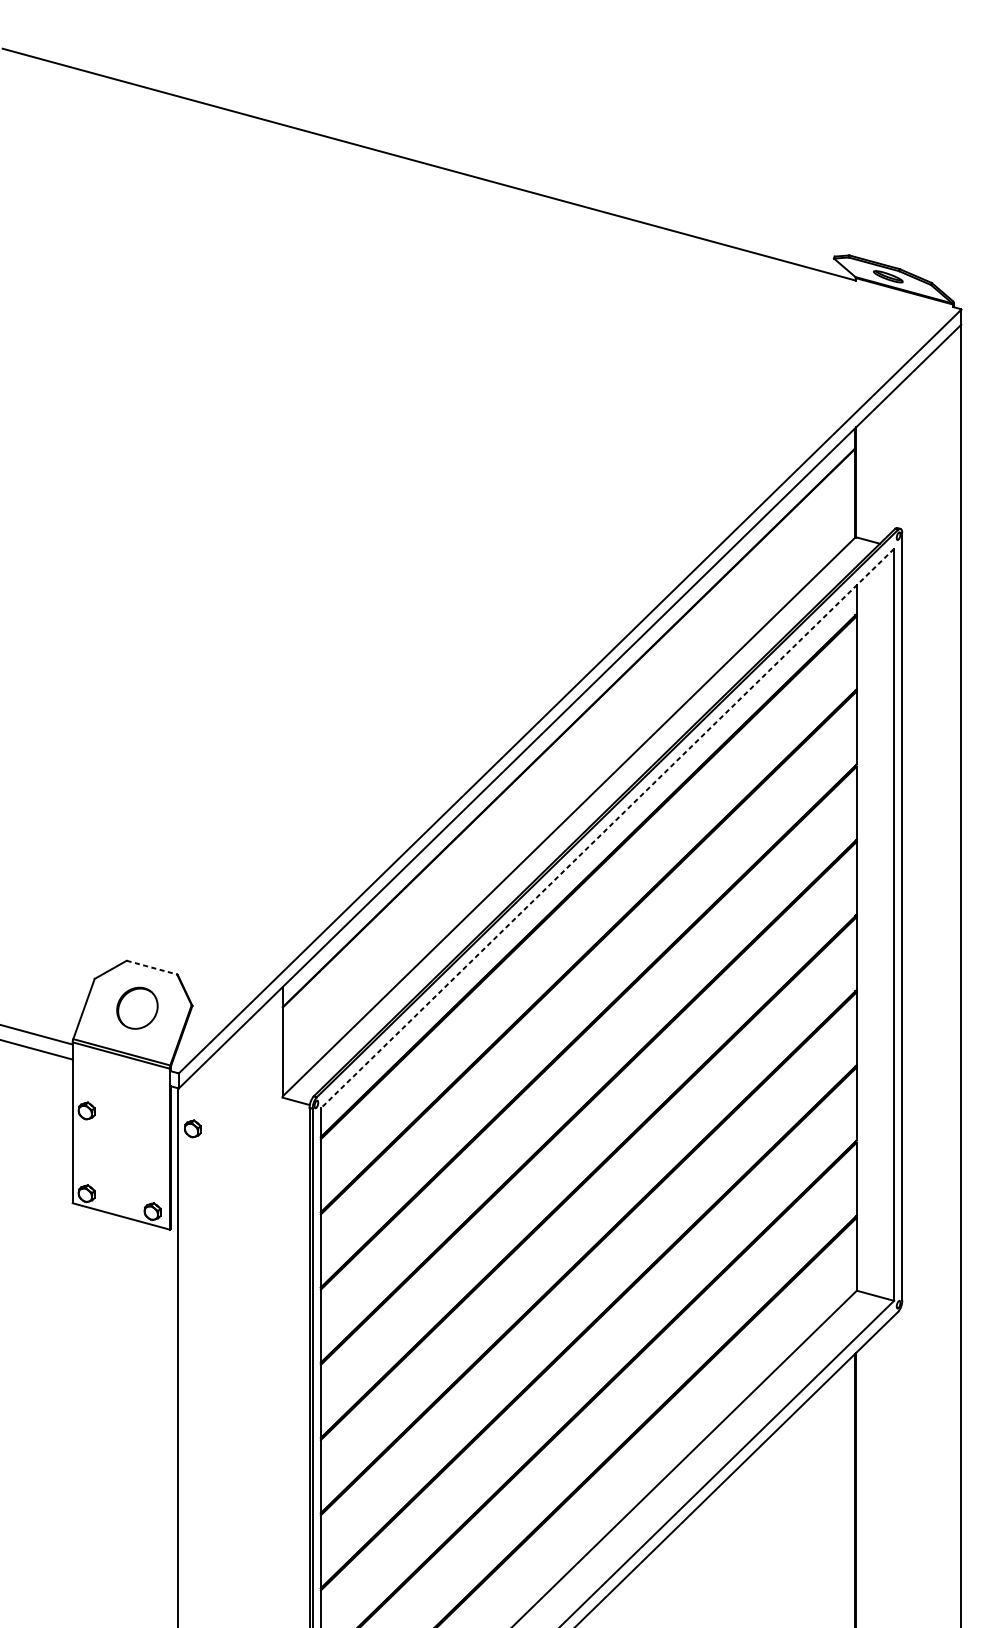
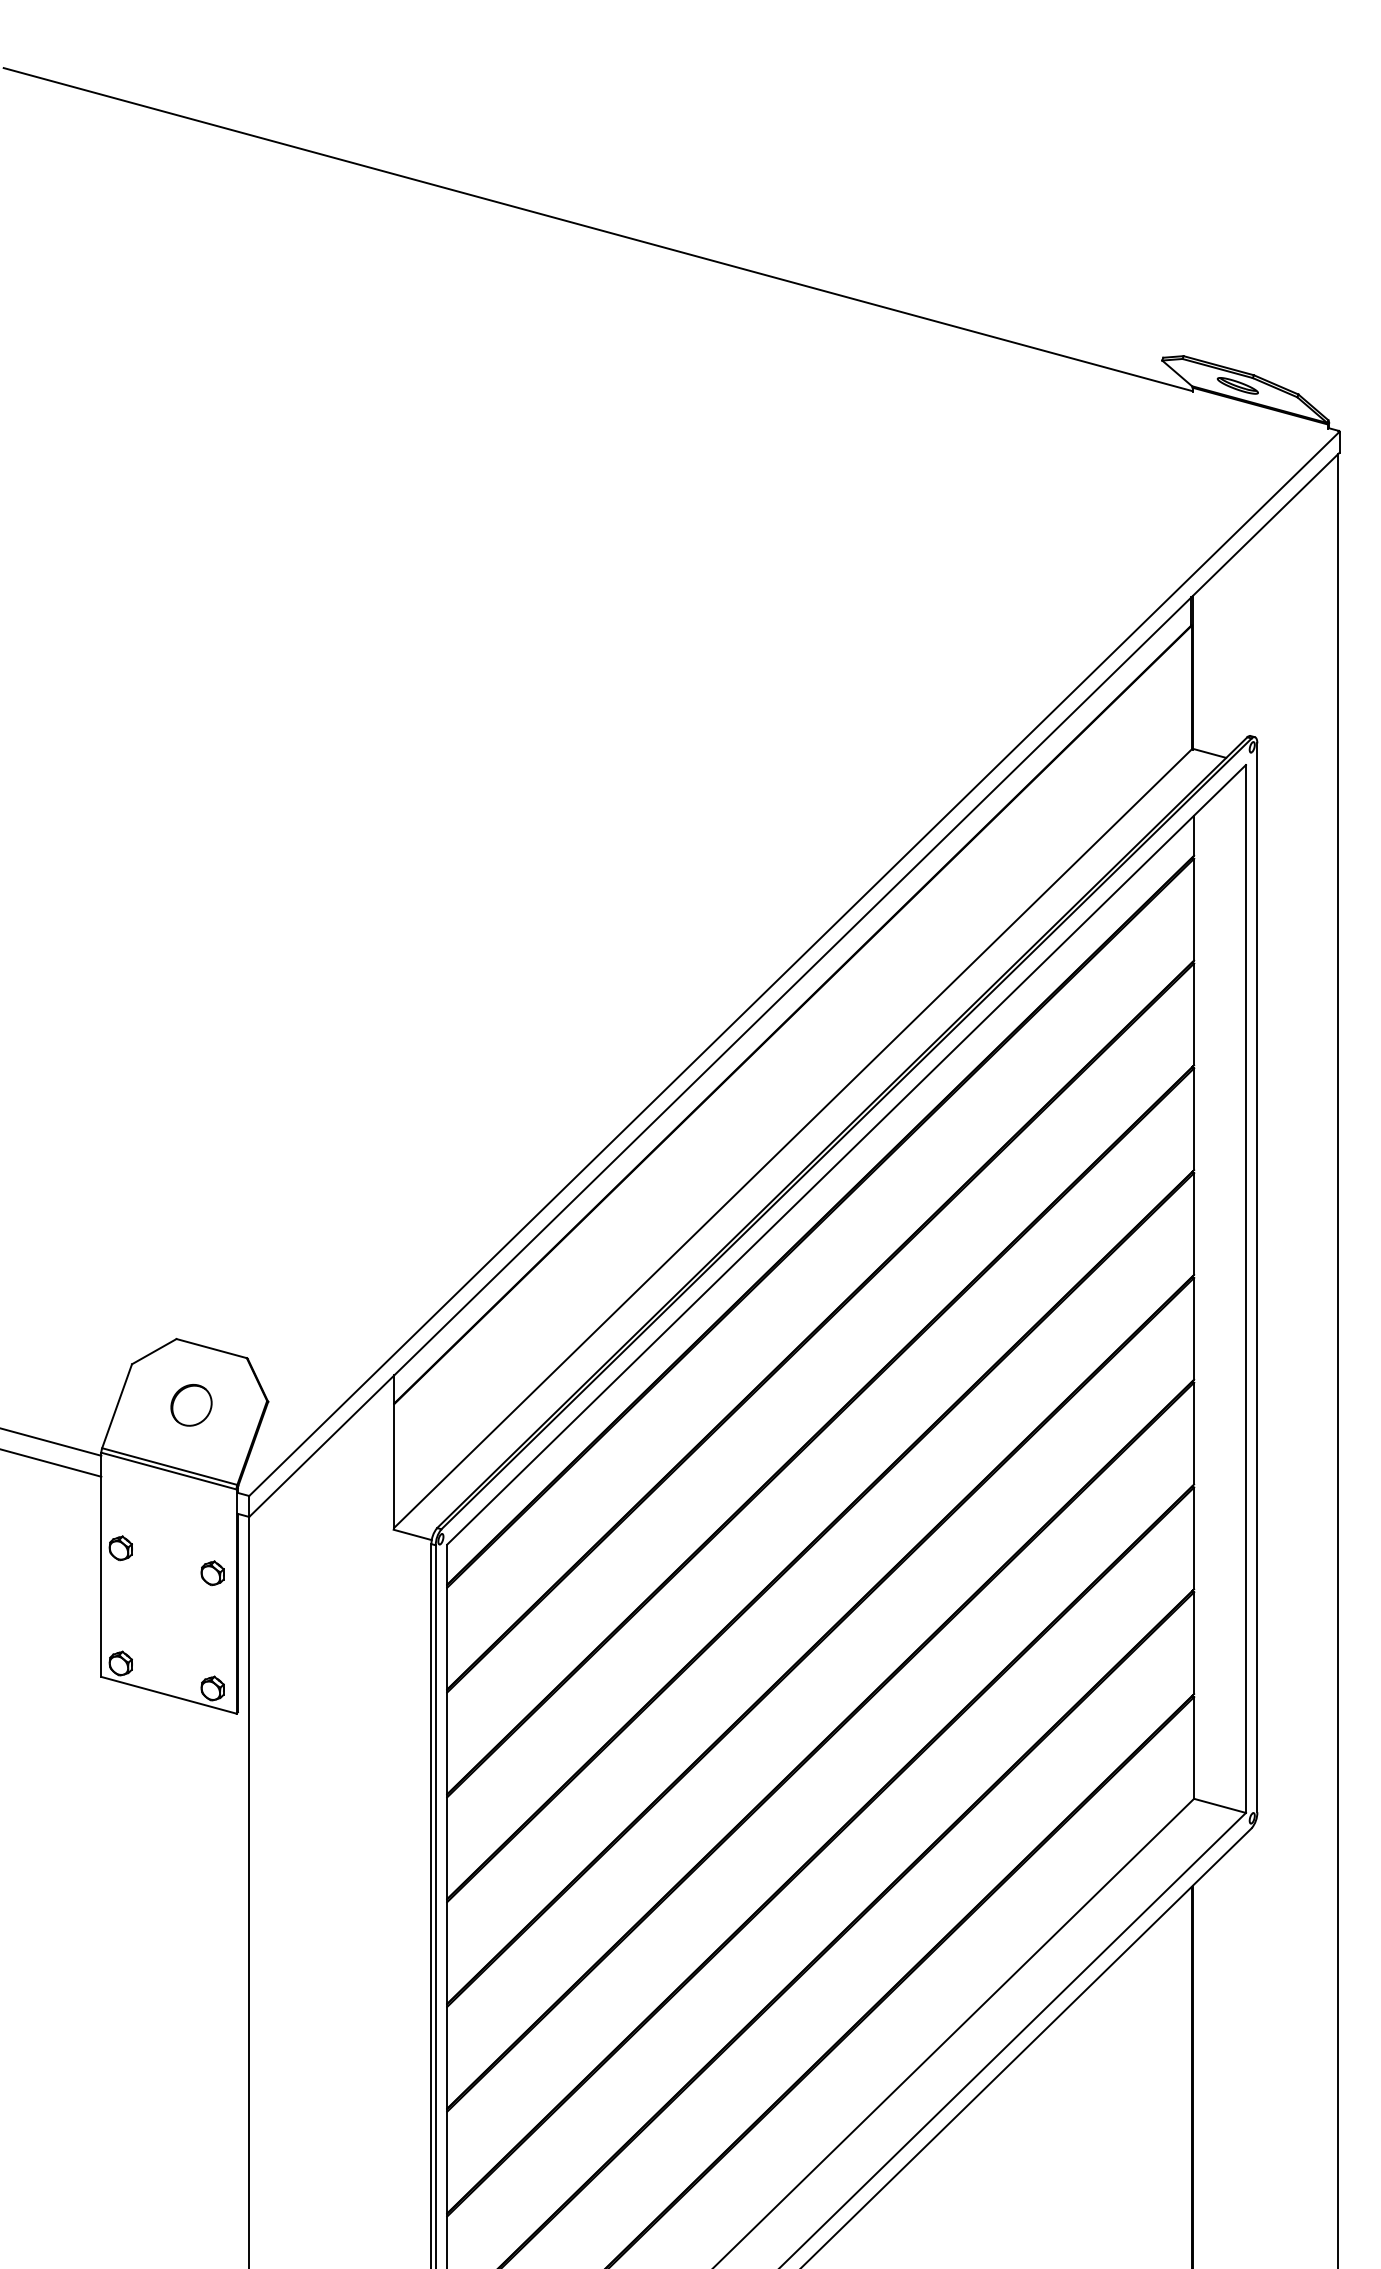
line: (607, 829) -> (846, 1155), dashed -> solid
line: (152, 967) -> (212, 1348), dashed -> solid
part: (137, 1008) -> (191, 1405), size x0.71
part: (192, 1129) -> (212, 1573), moved

